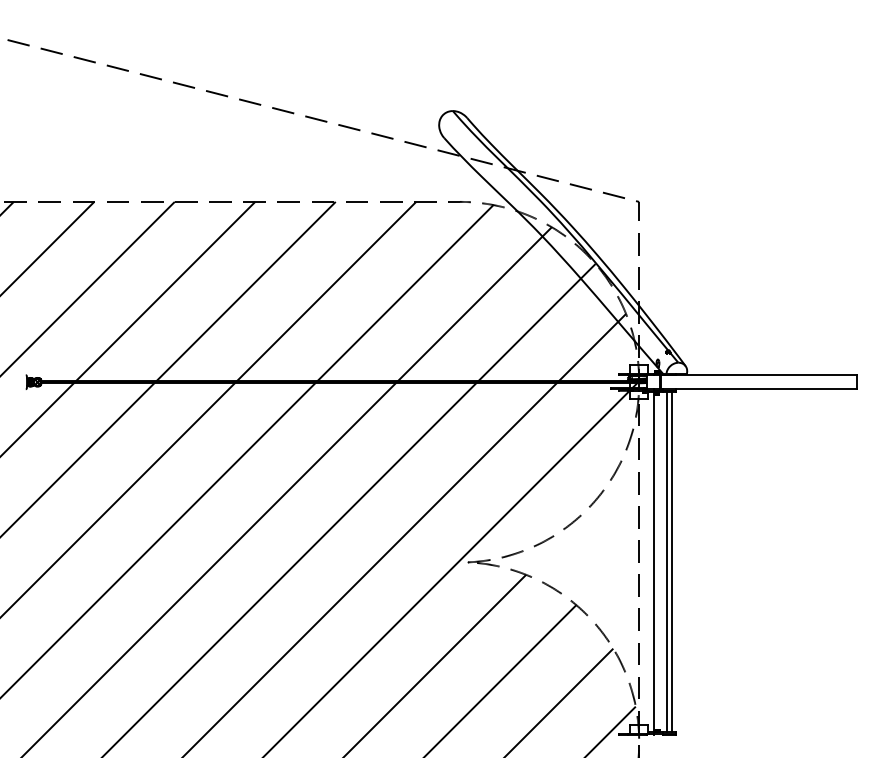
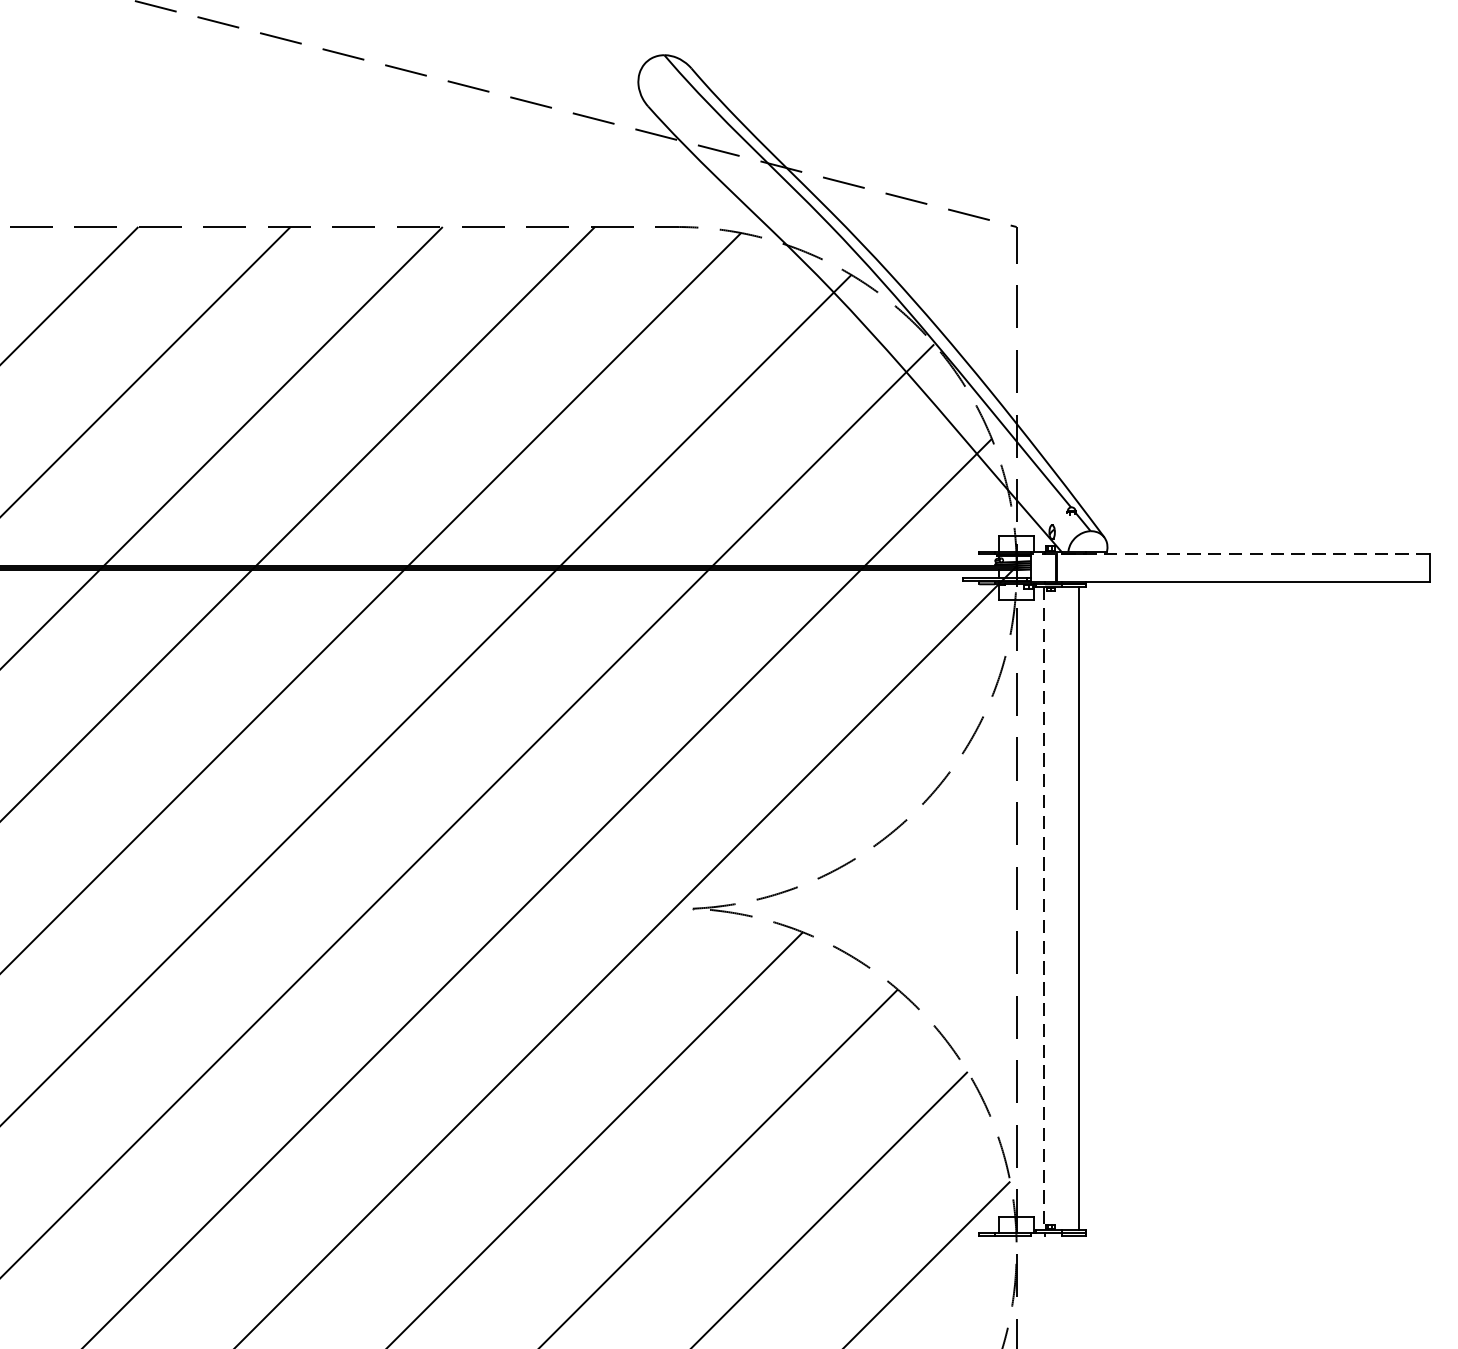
line: (751, 375) -> (1229, 555), solid -> dashed
line: (653, 562) -> (1043, 908), solid -> dashed
line: (667, 562) -> (1070, 908), removed

